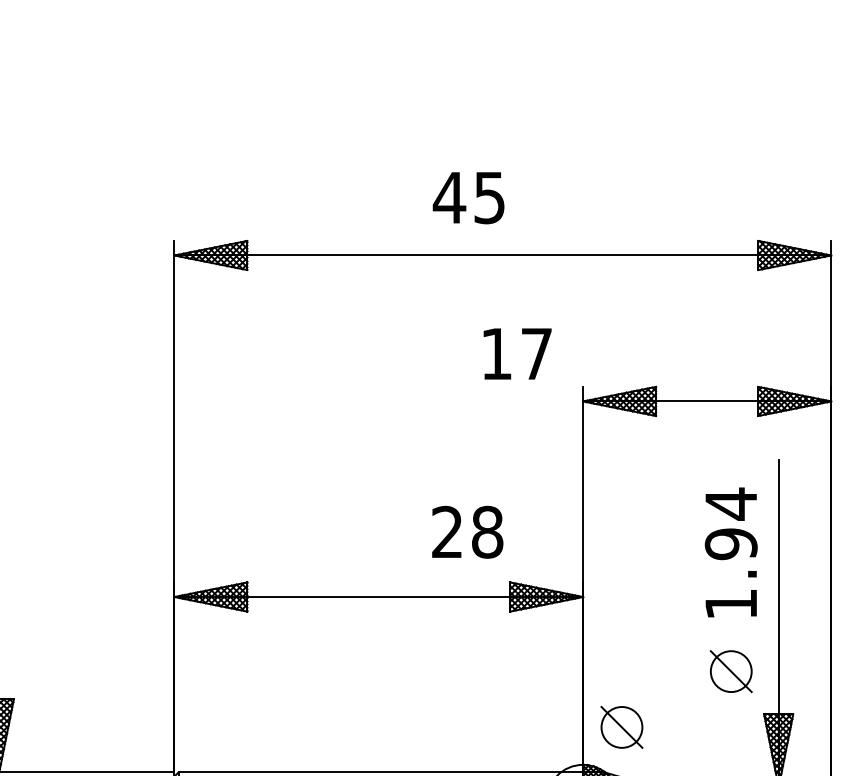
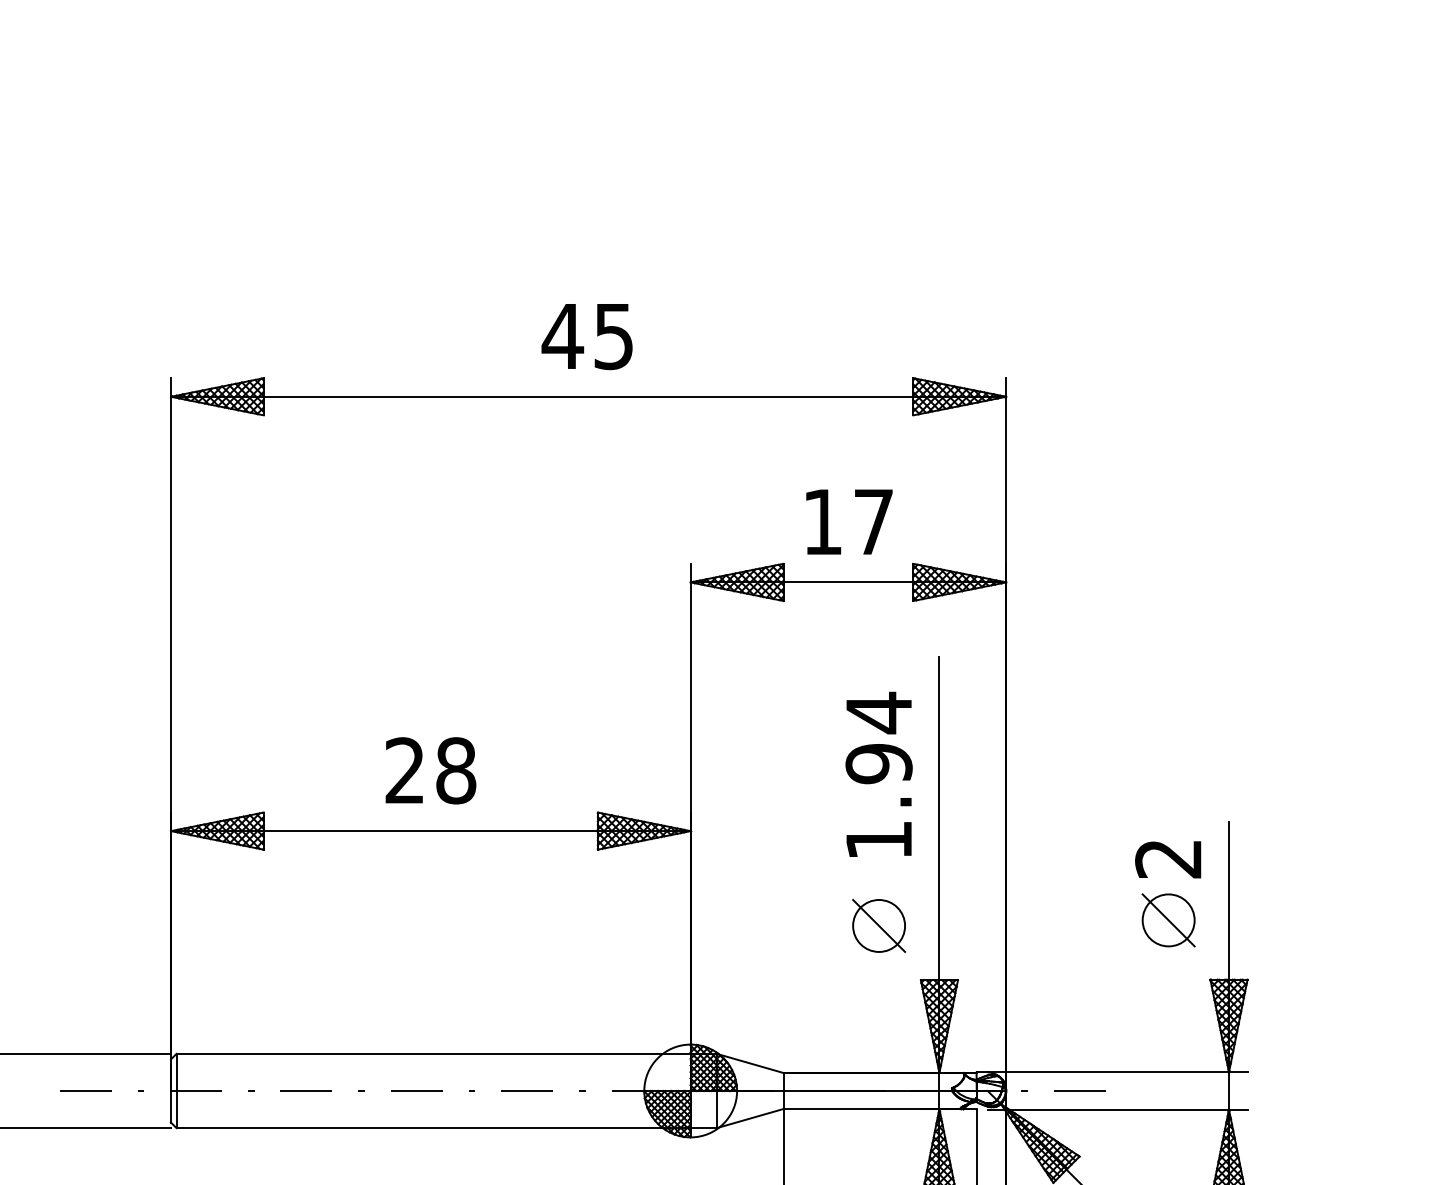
text: (468, 198) -> (586, 337), moved
text: (517, 353) -> (849, 521), moved
text: (467, 532) -> (430, 770), moved
part: (621, 727) -> (739, 996), removed

